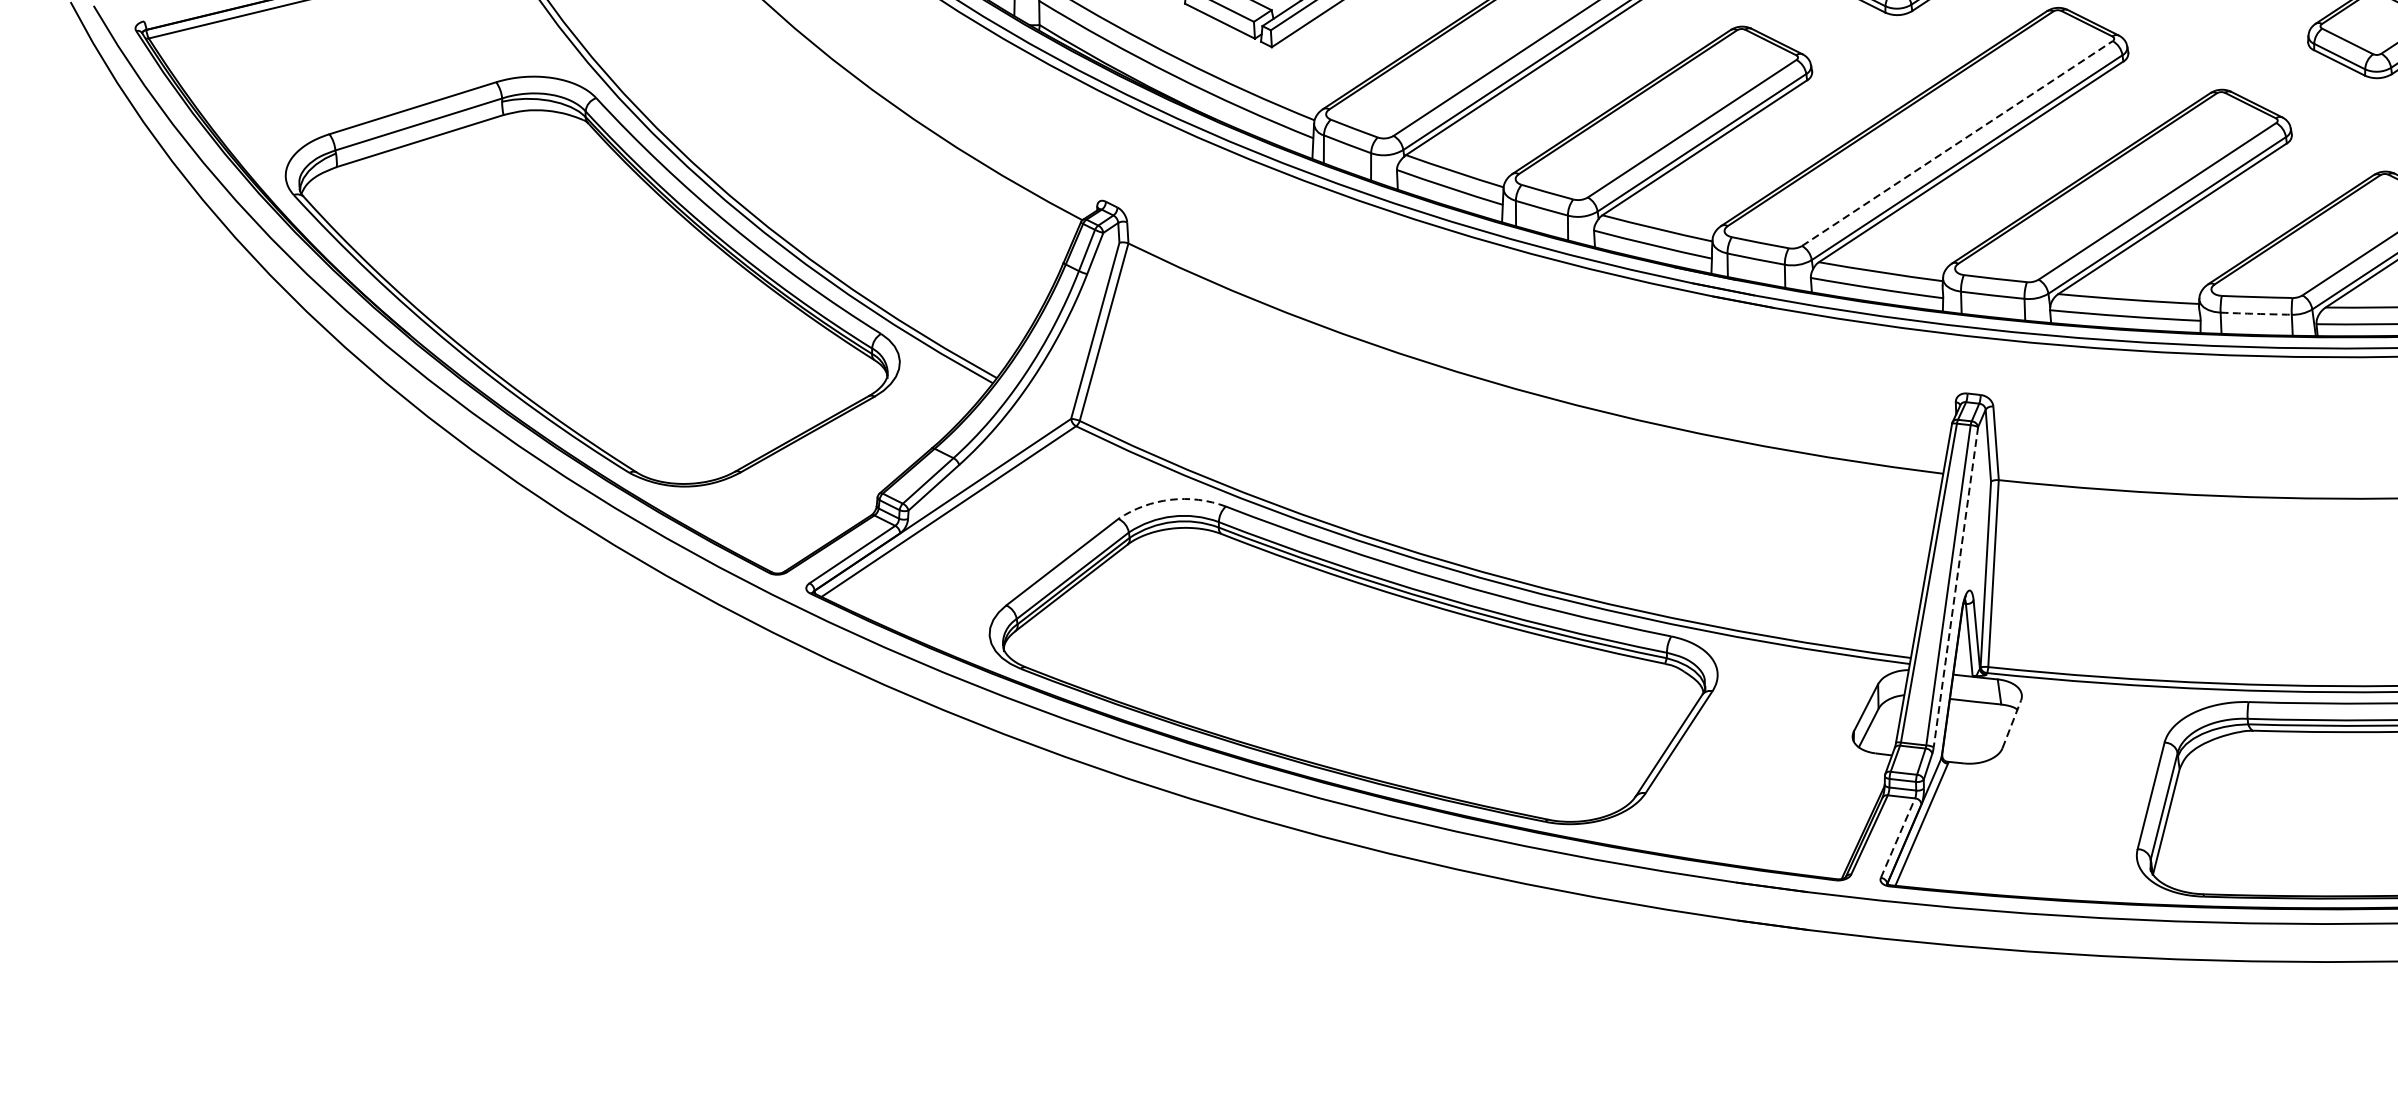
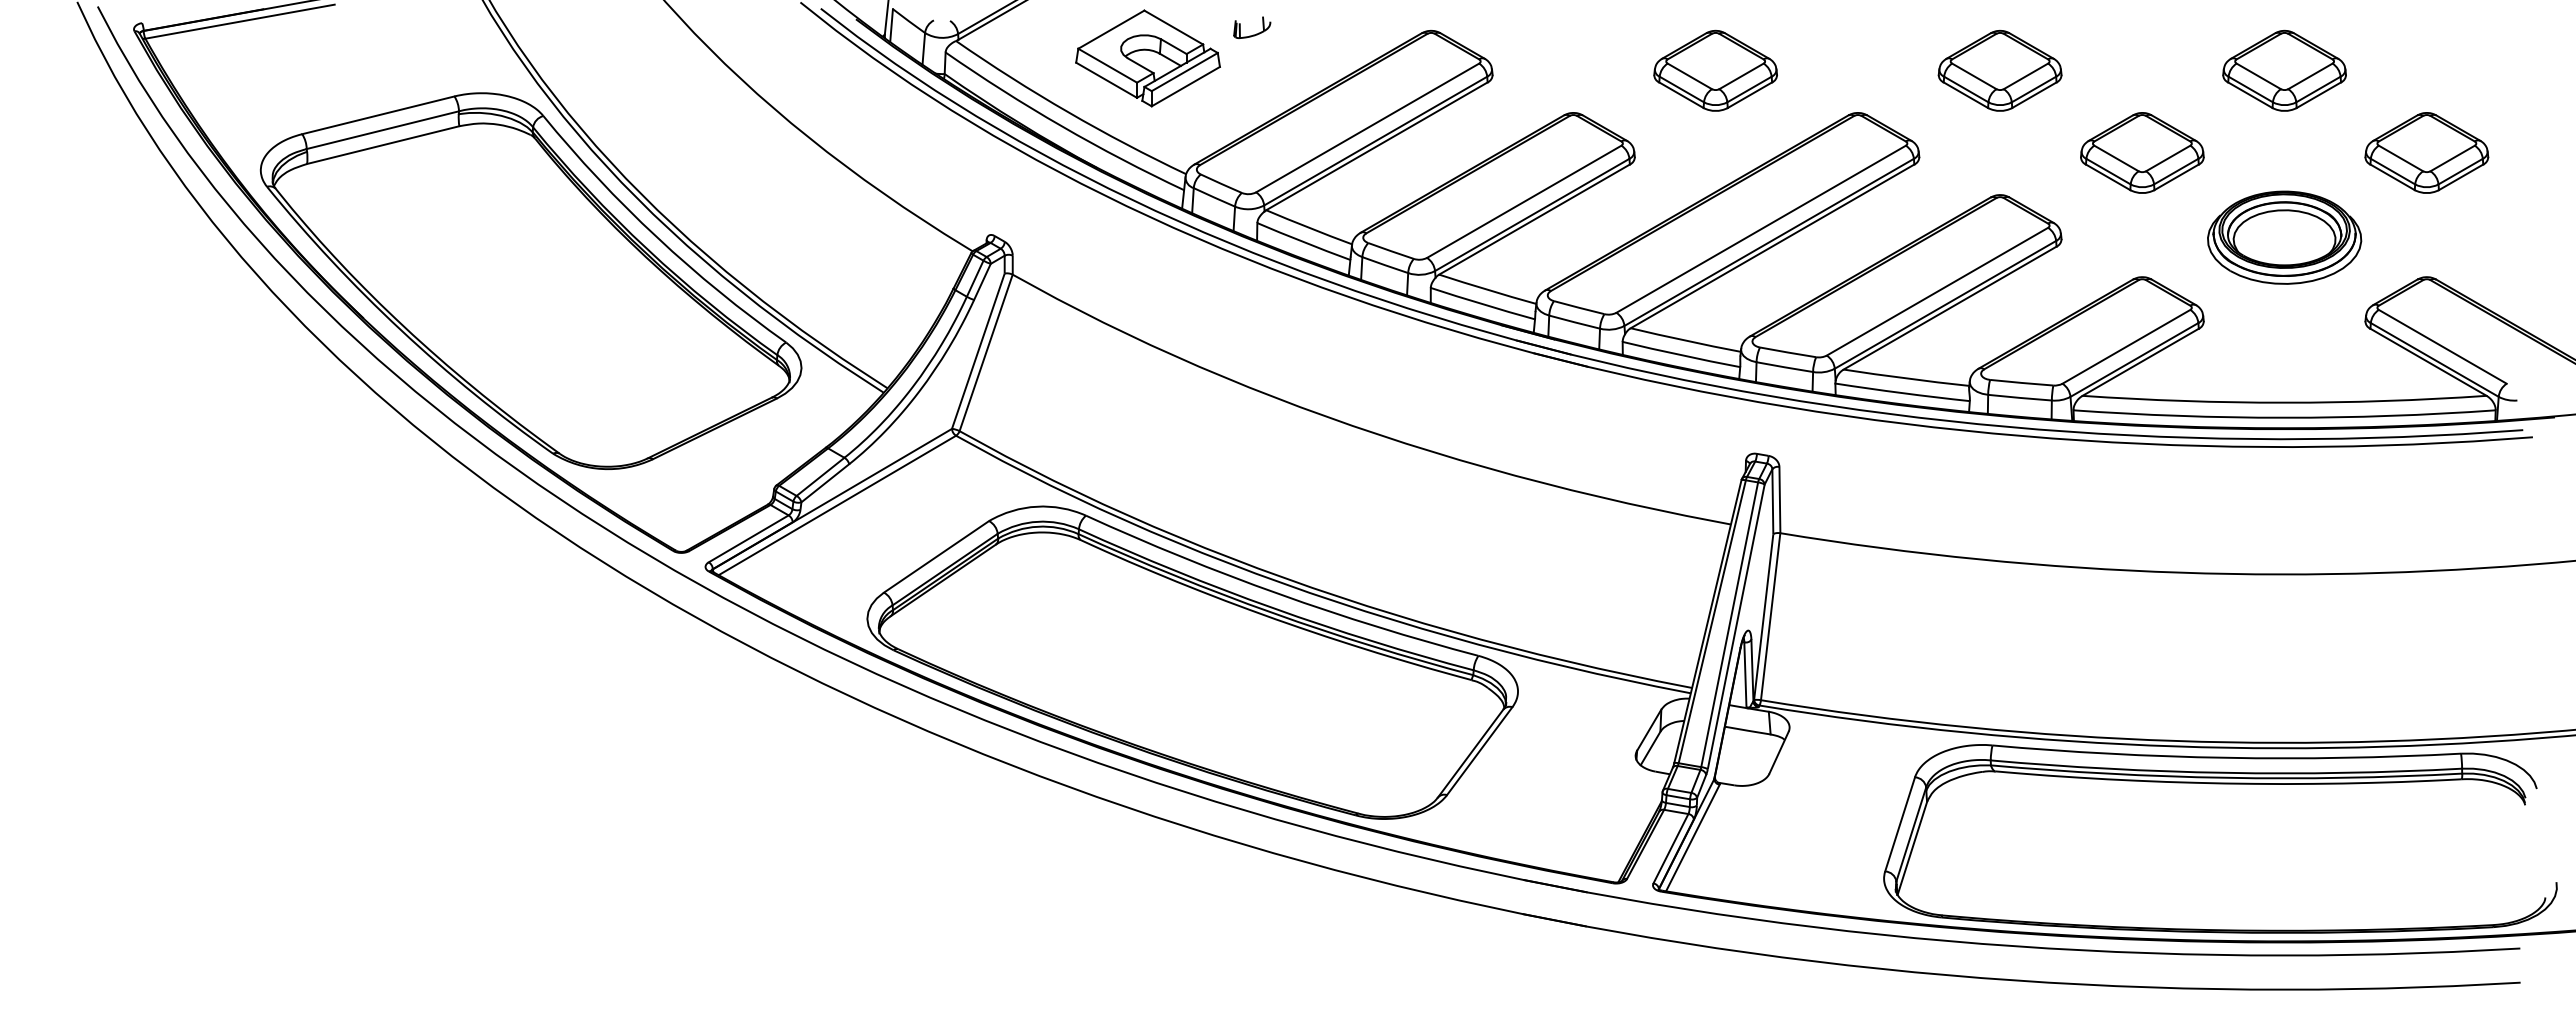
line: (1957, 143) -> (1761, 229), dashed -> solid
arc: (2256, 313) -> (2020, 397), dashed -> solid
arc: (1170, 499) -> (1036, 506), dashed -> solid
line: (1956, 586) -> (1736, 626), dashed -> solid
line: (2012, 723) -> (1779, 752), dashed -> solid
line: (1897, 837) -> (1670, 848), dashed -> solid

